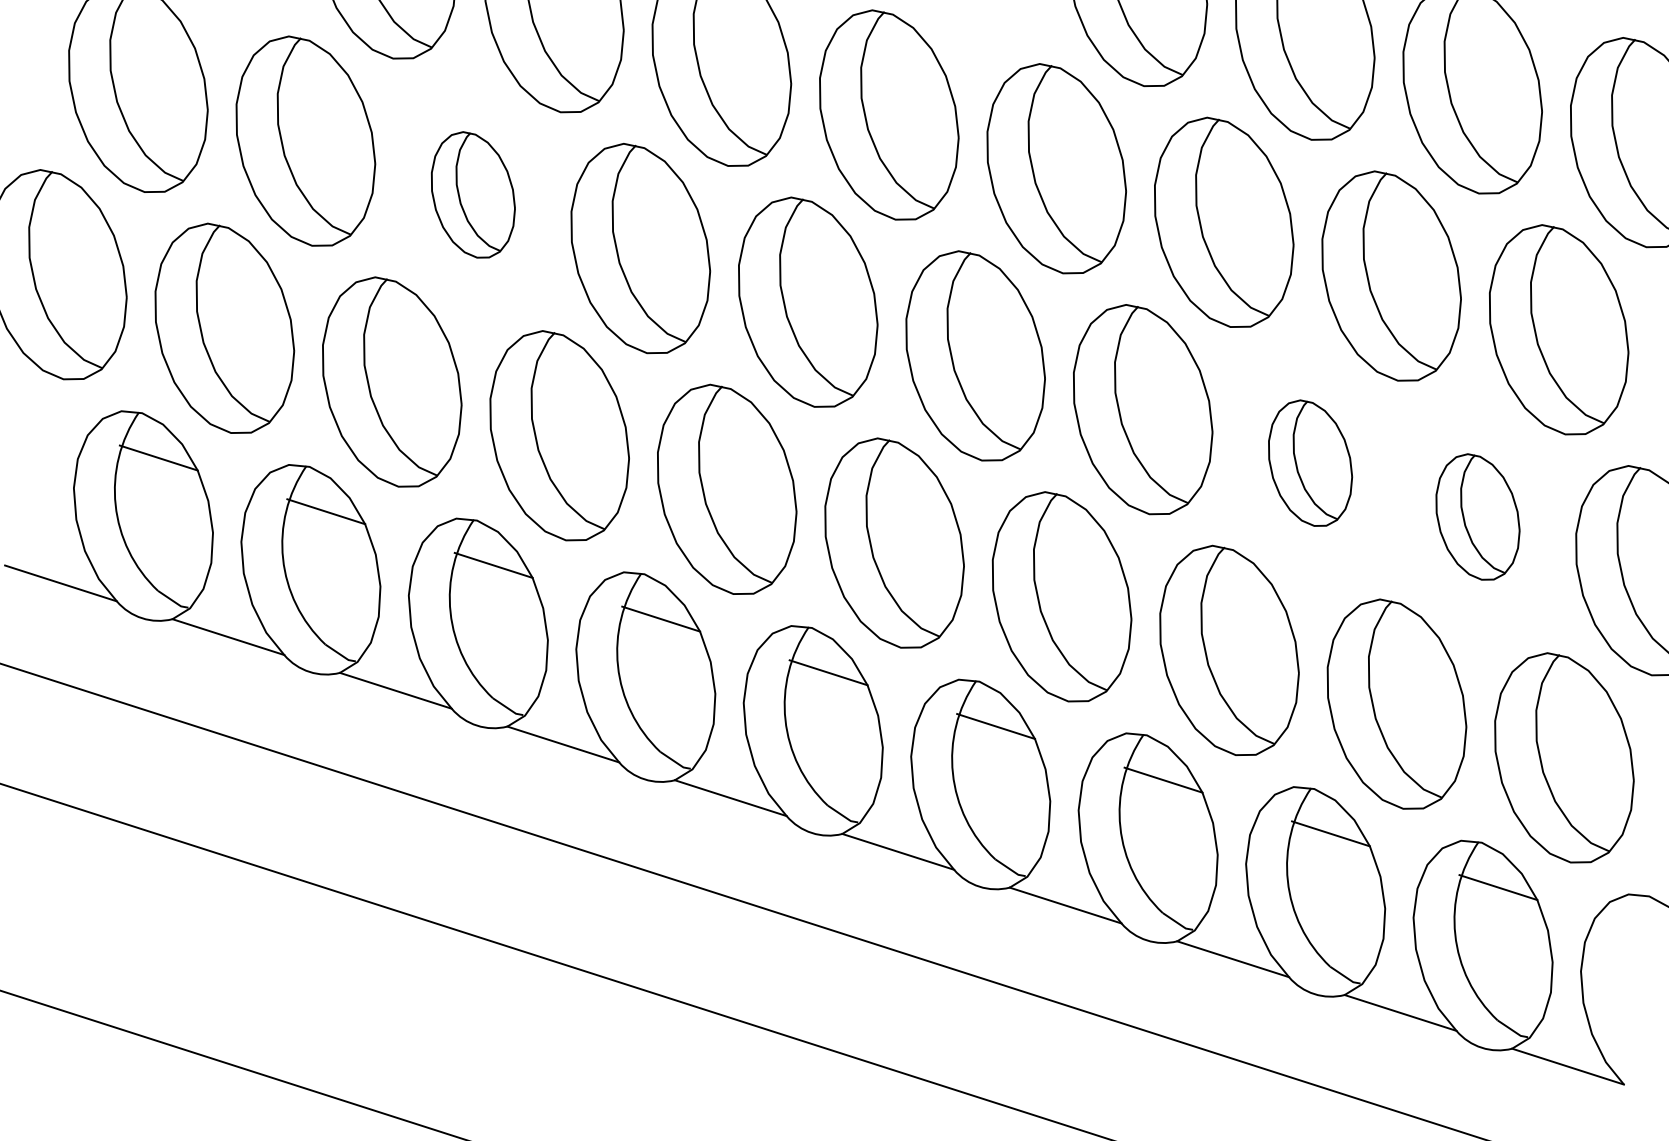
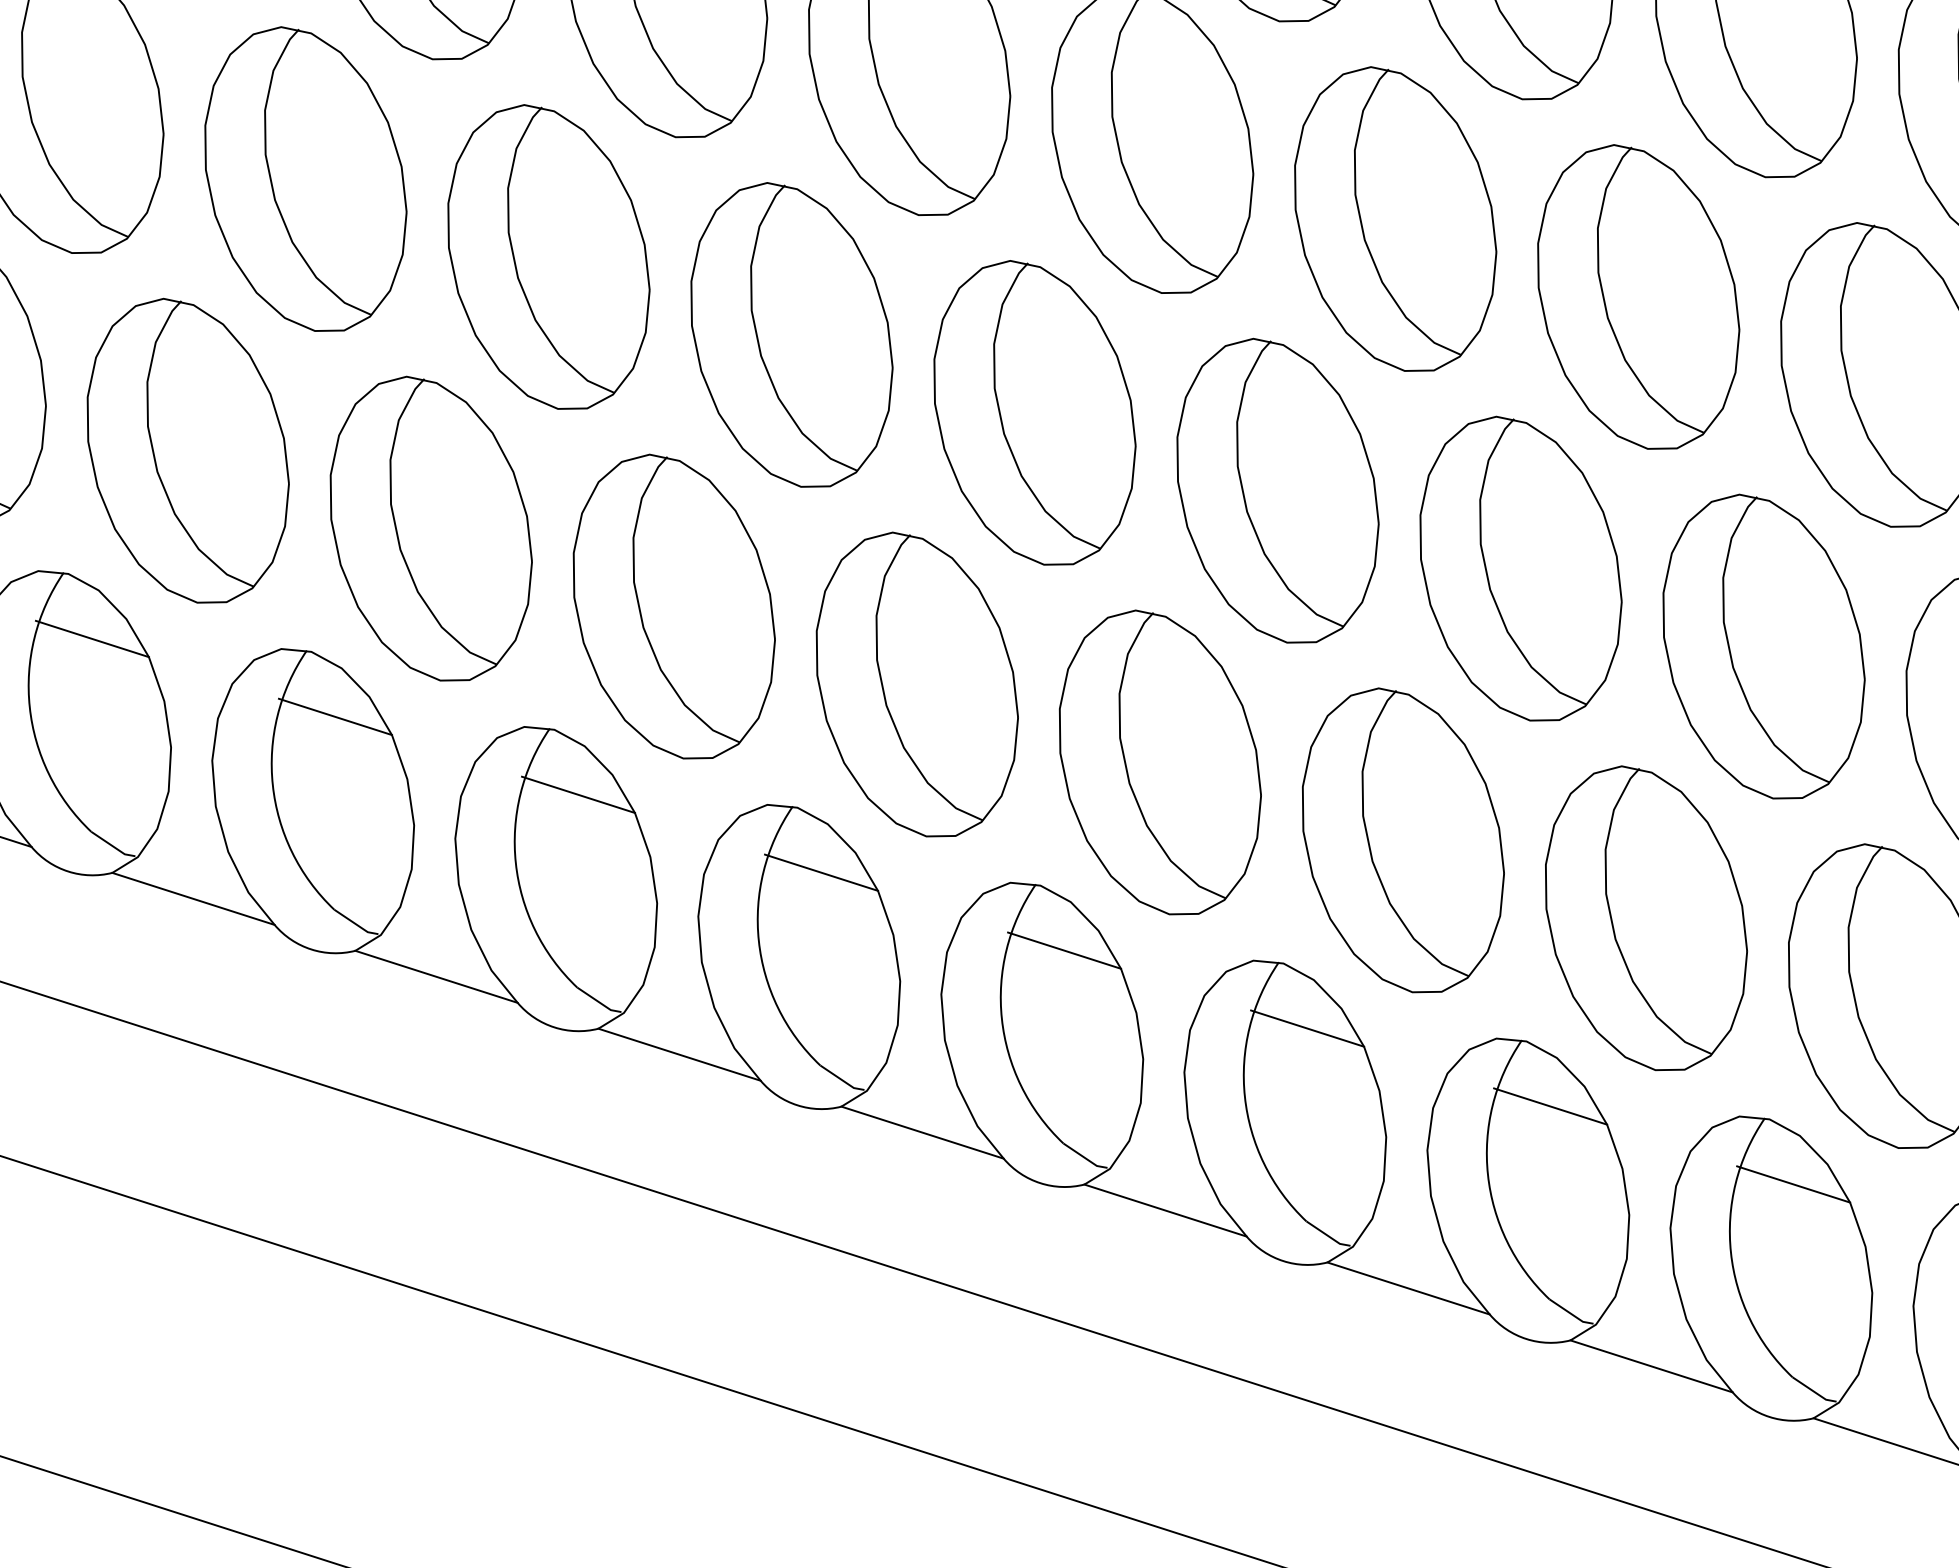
part: (473, 194) -> (306, 178), size x1.67
part: (1310, 462) -> (1520, 567), size x1.67
part: (1477, 516) -> (1763, 645), size x1.67

